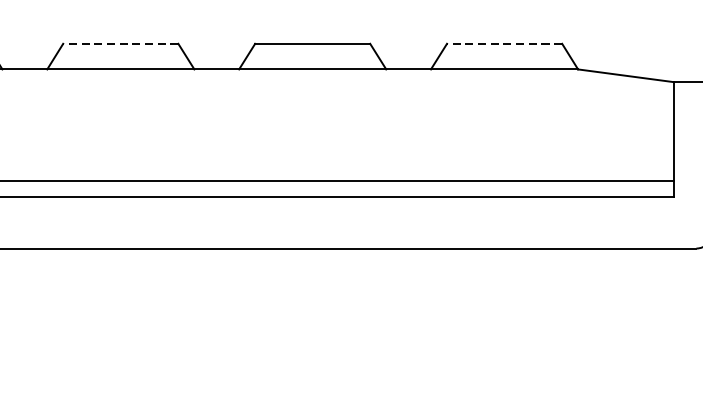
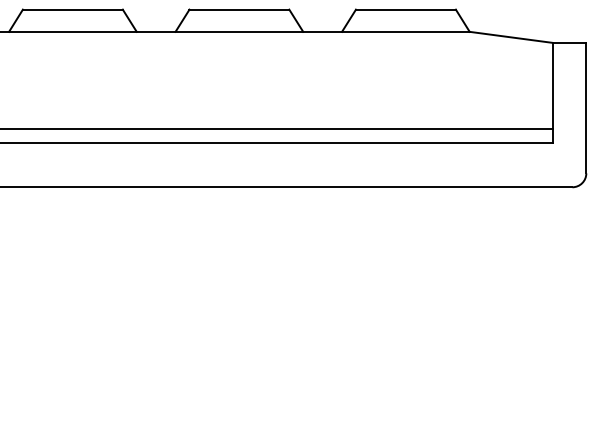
line: (120, 43) -> (72, 9), dashed -> solid
line: (504, 43) -> (405, 9), dashed -> solid

